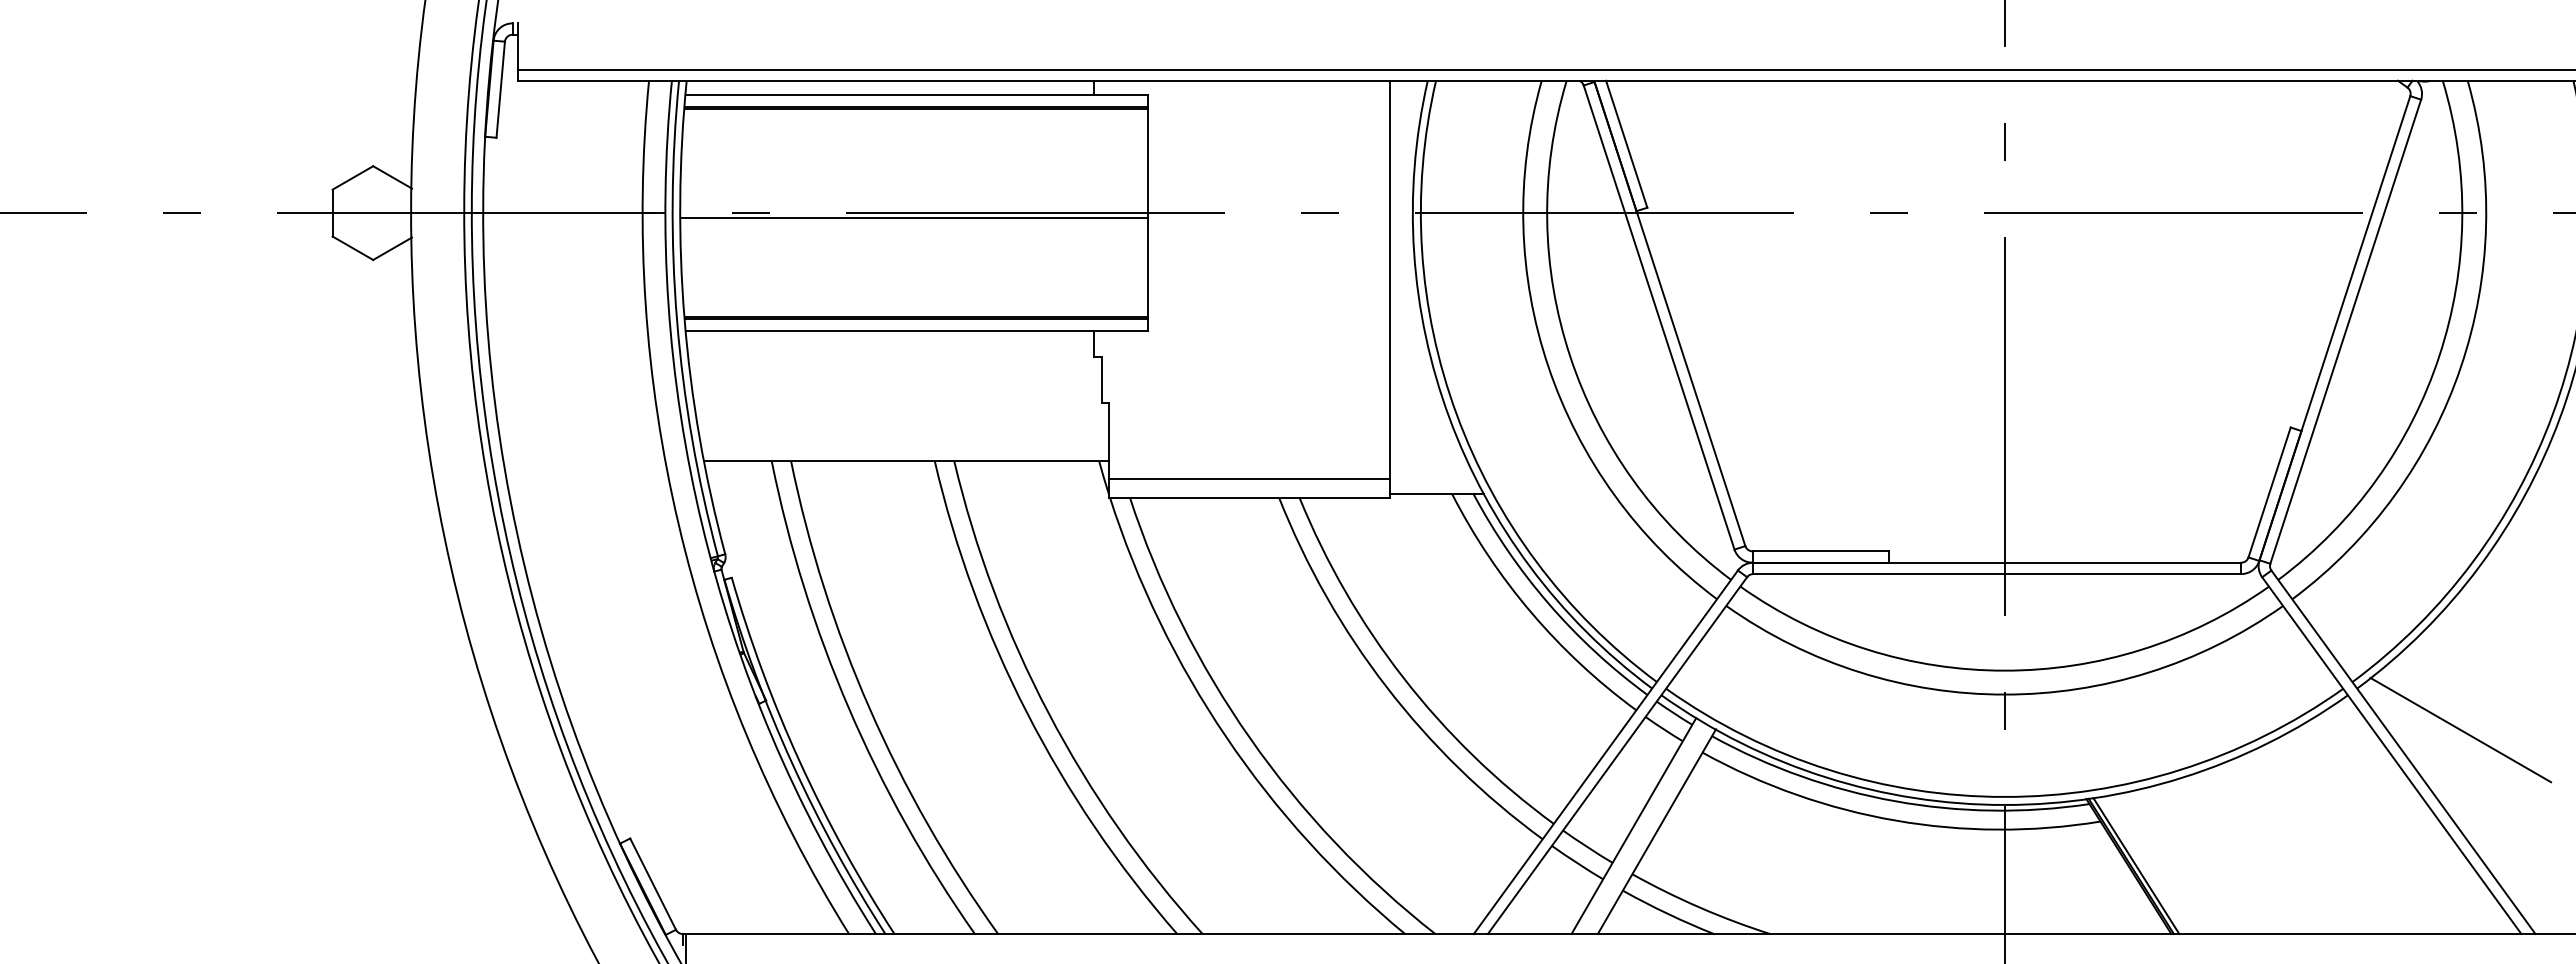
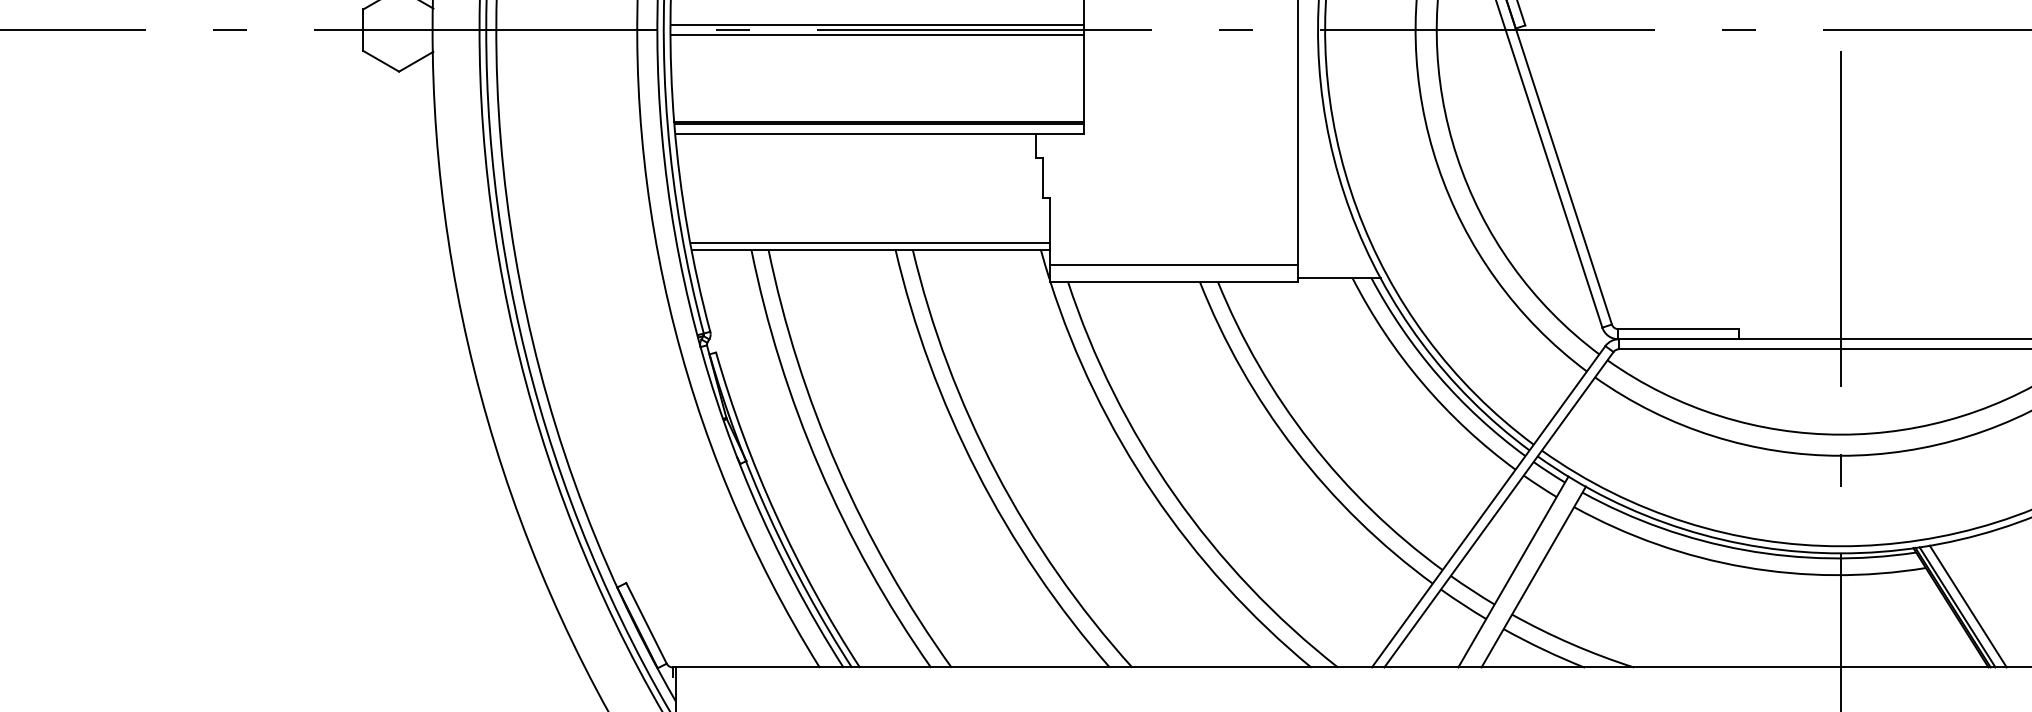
line: (914, 207) -> (877, 25), added
line: (906, 454) -> (870, 243), added
line: (2147, 865) -> (1967, 606), added

